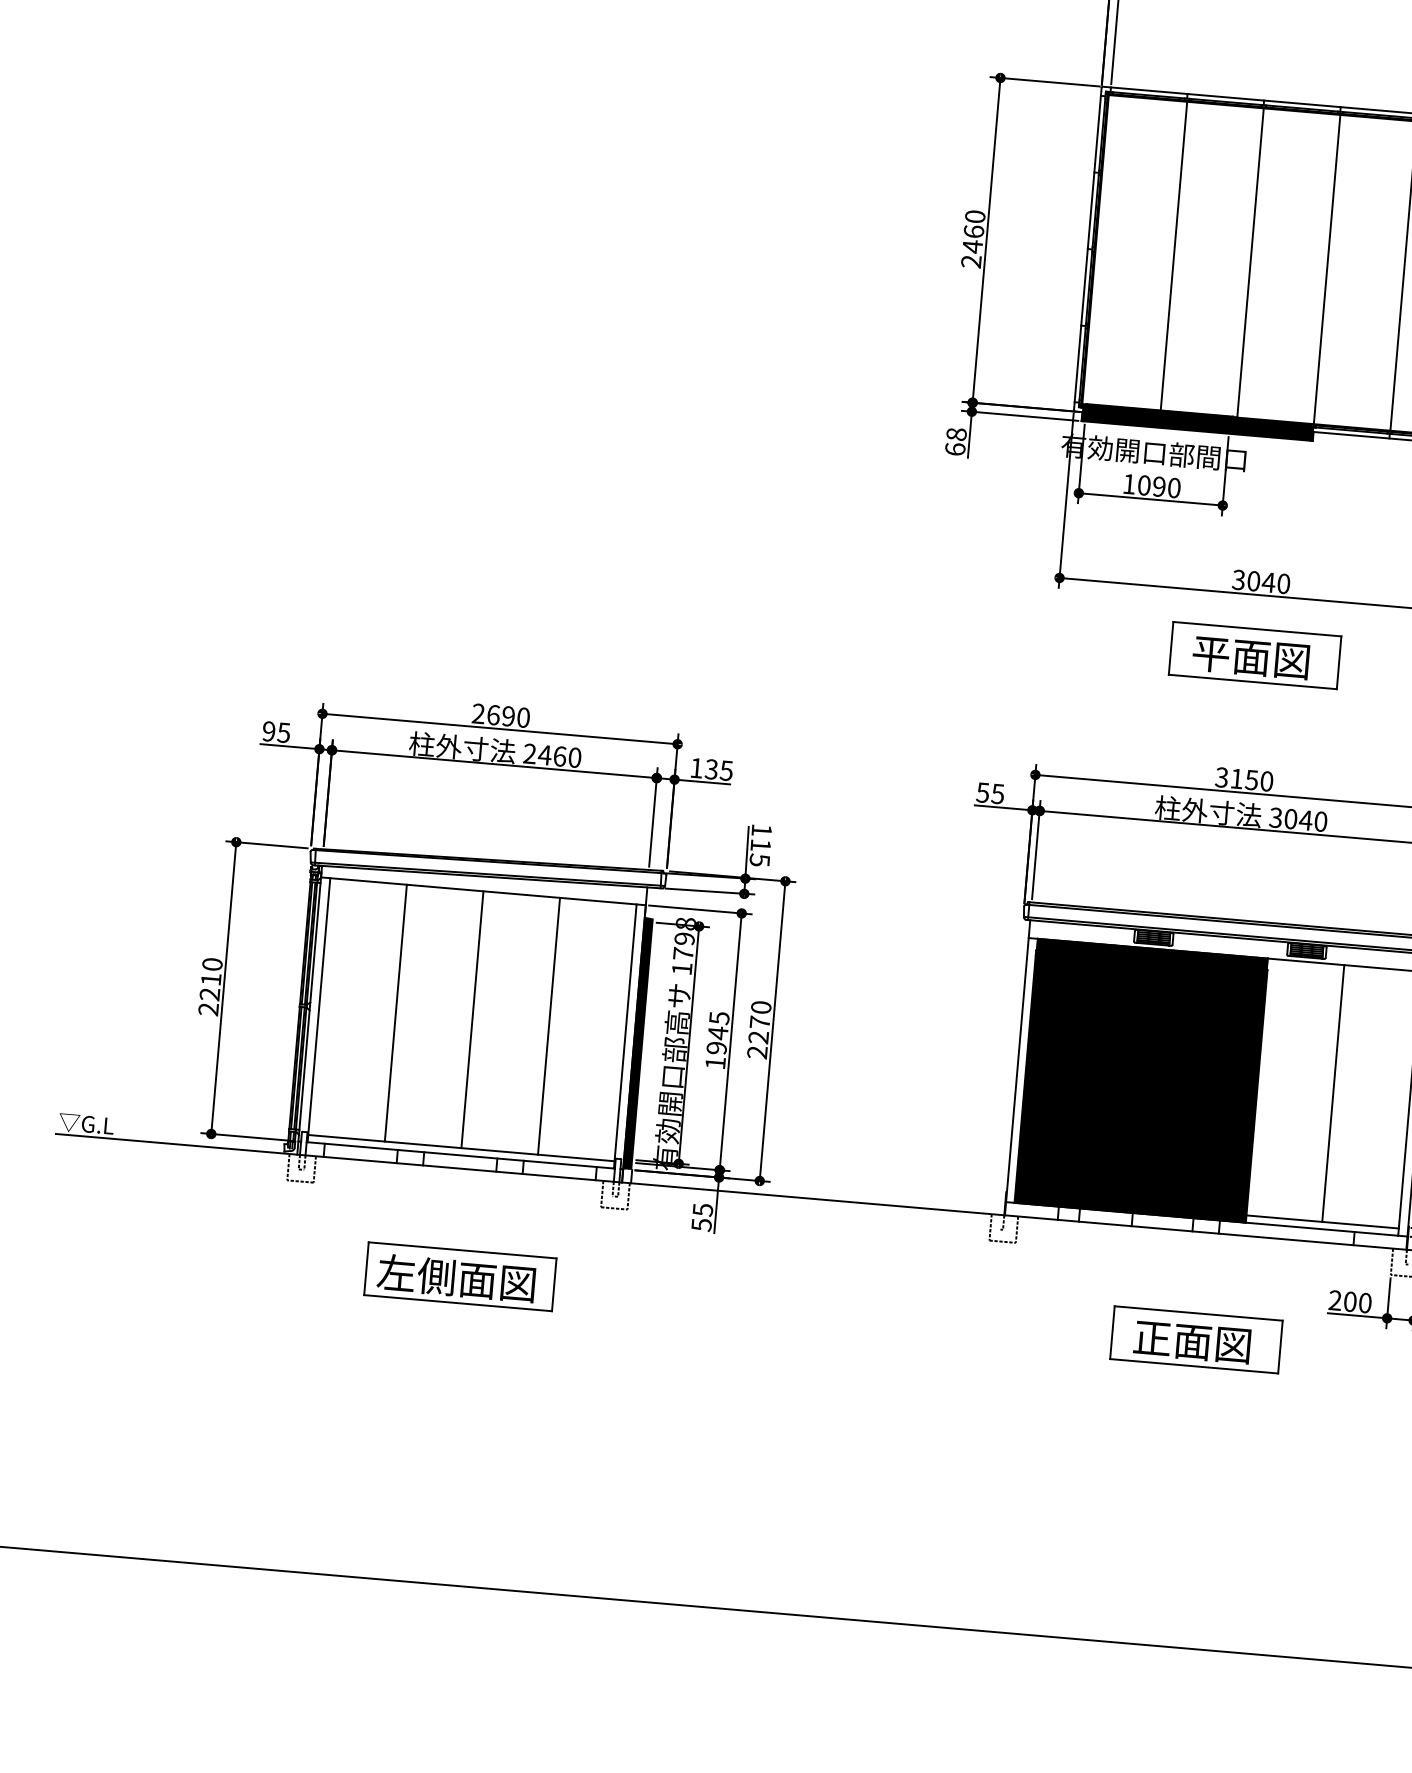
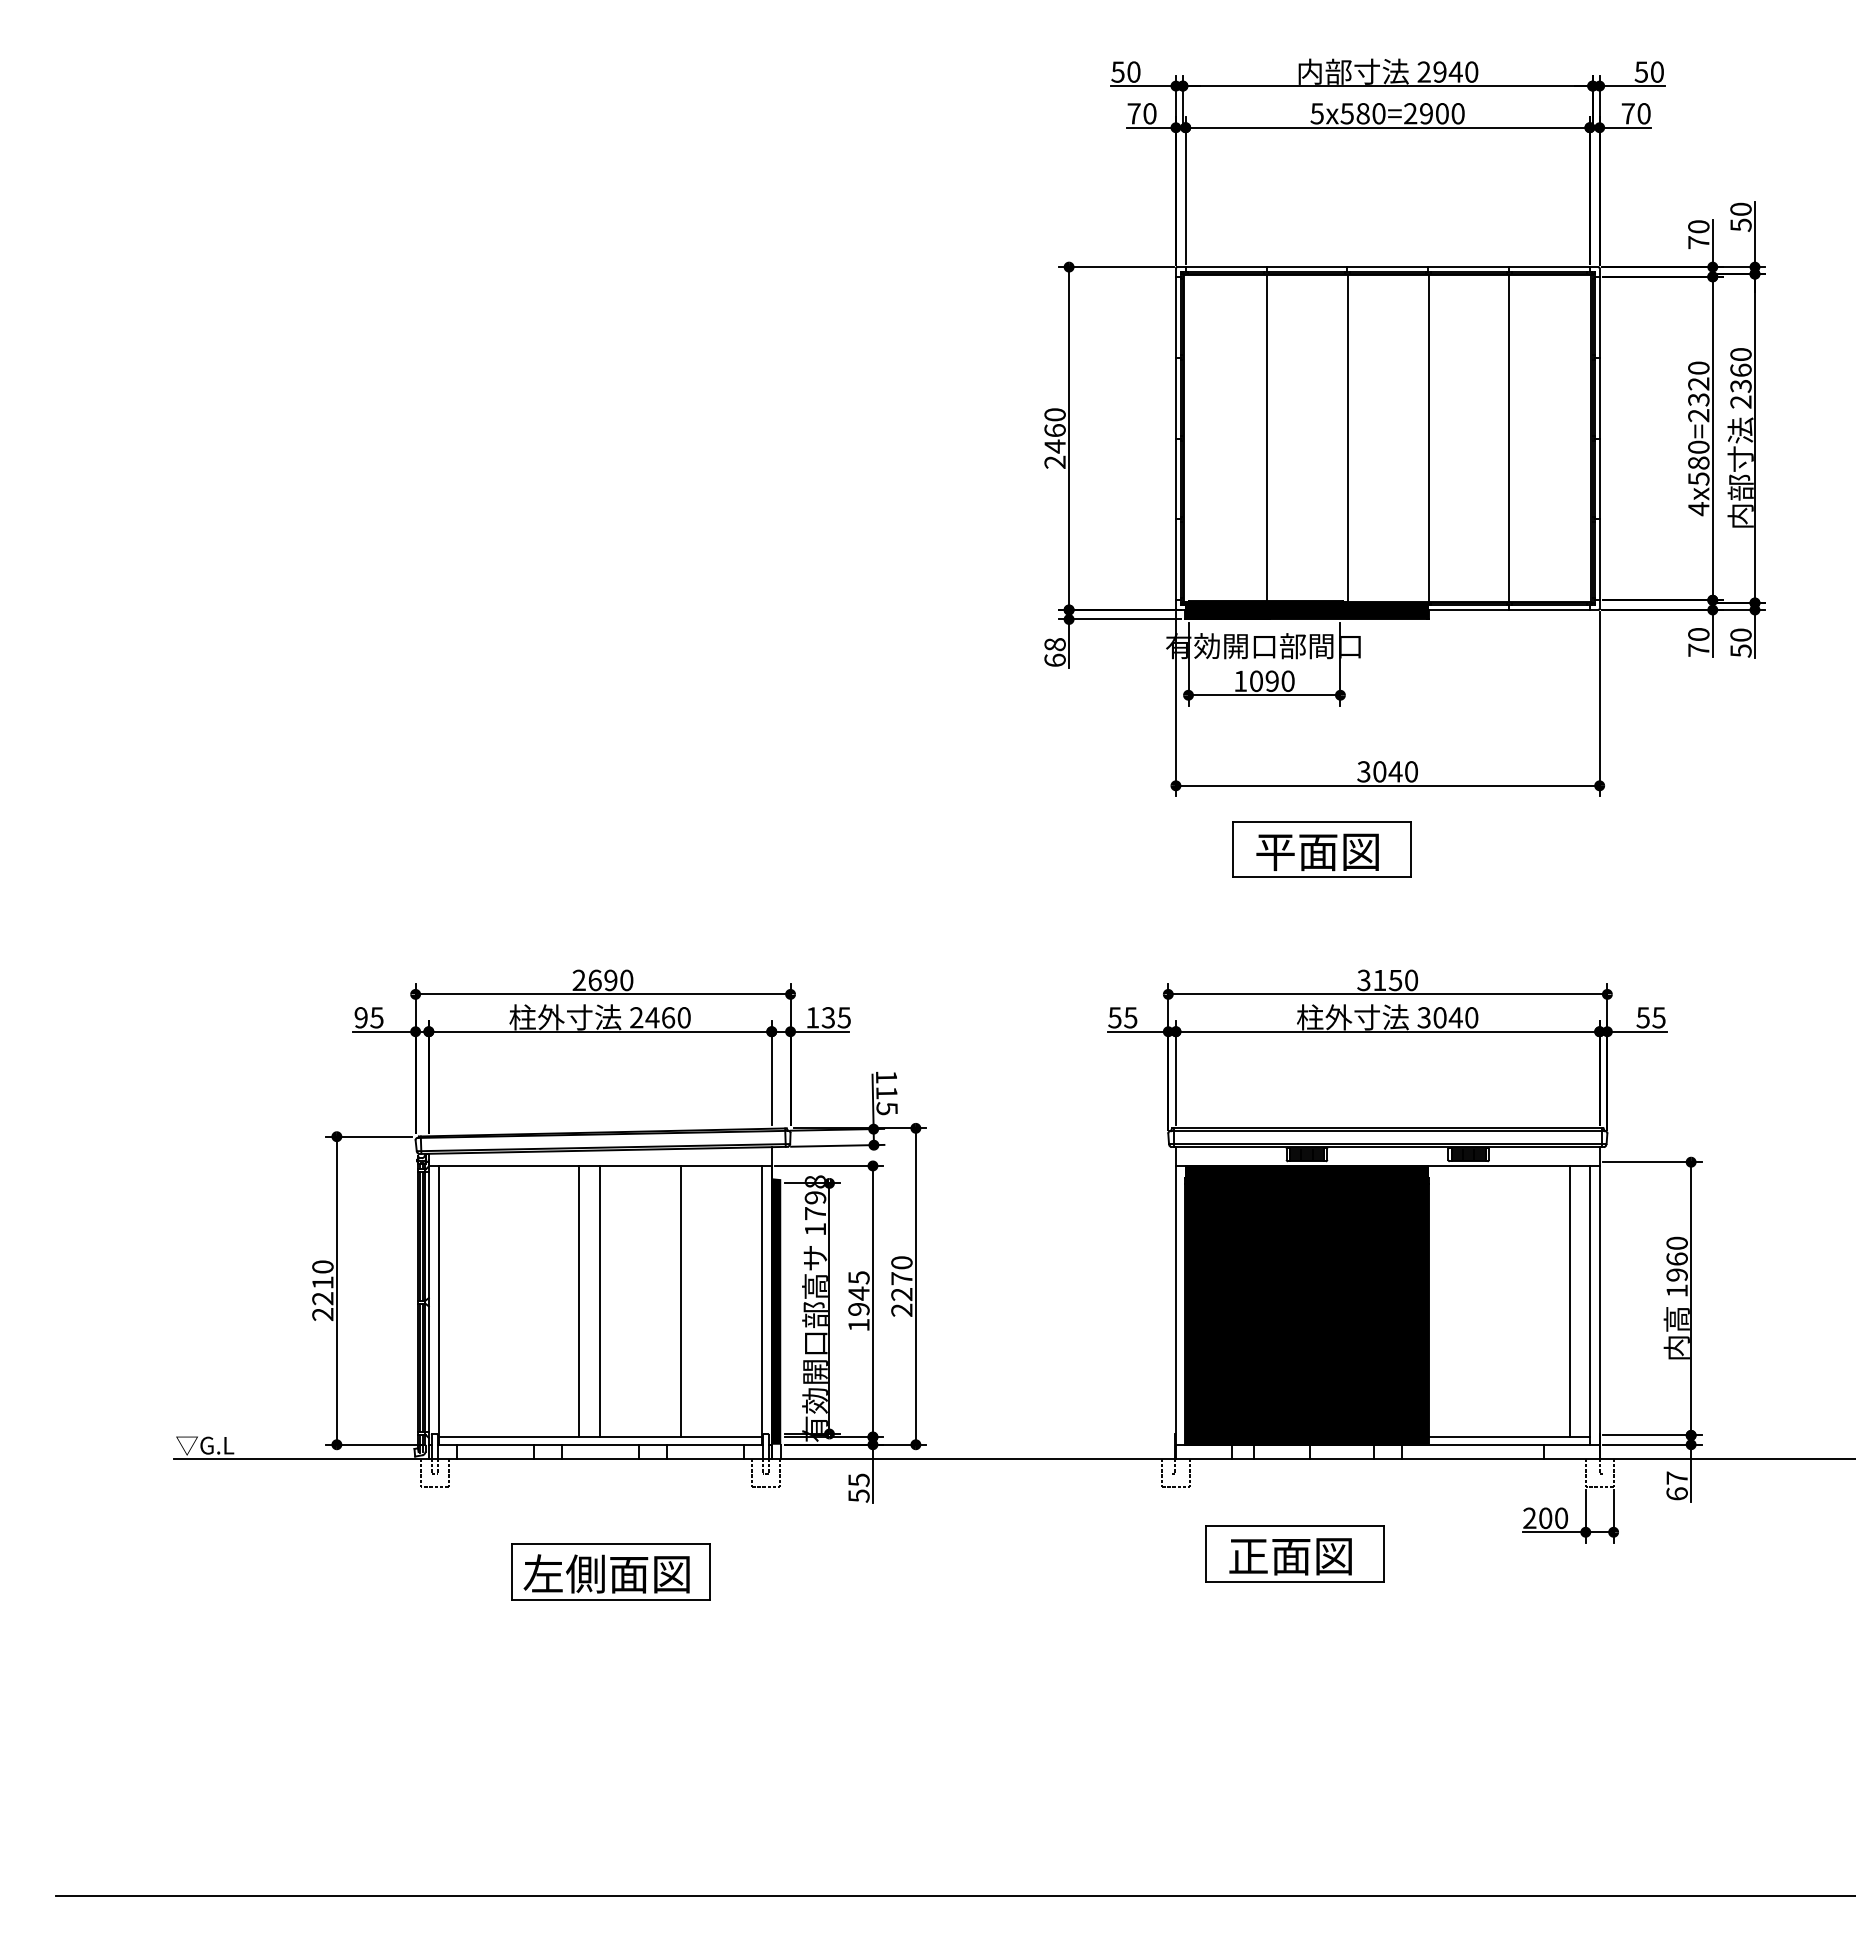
part: (1254, 655) -> (1321, 849), moved
line: (395, 1013) -> (579, 1301), moved
line: (1333, 1093) -> (1570, 1301), moved
part: (1196, 1339) -> (1294, 1553), moved

